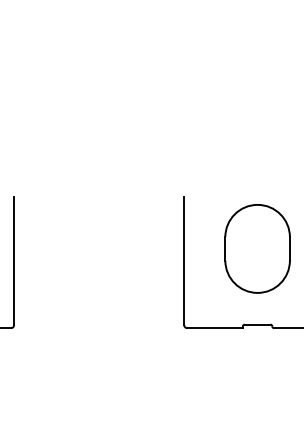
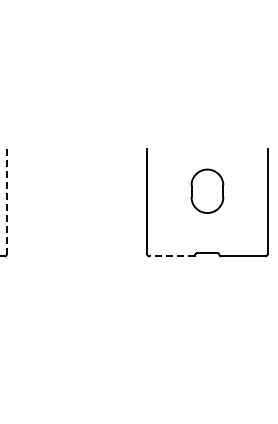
part: (257, 249) -> (207, 191), size x0.6
line: (13, 261) -> (6, 201), solid -> dashed
line: (215, 328) -> (172, 256), solid -> dashed

